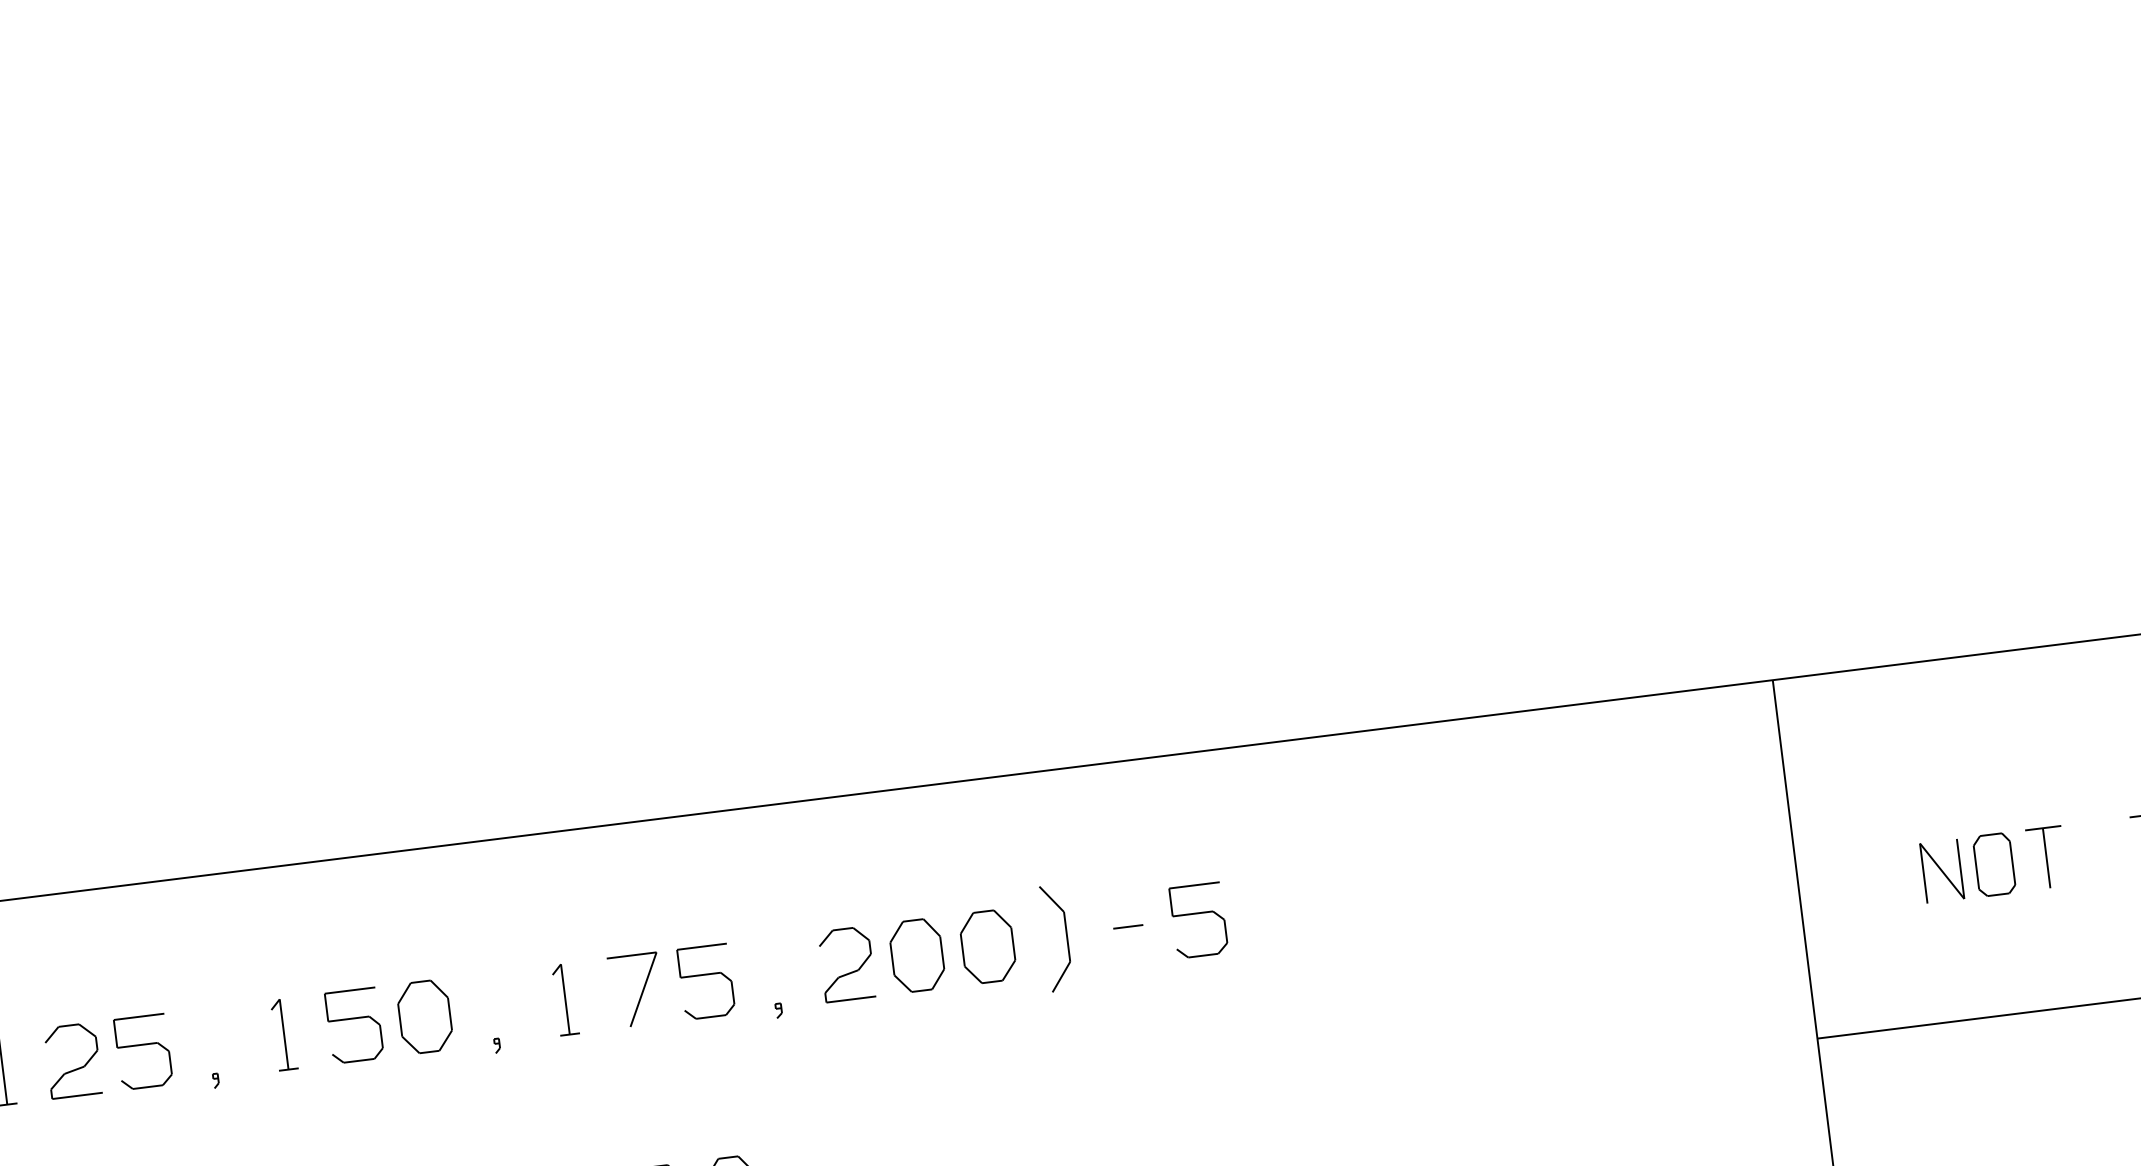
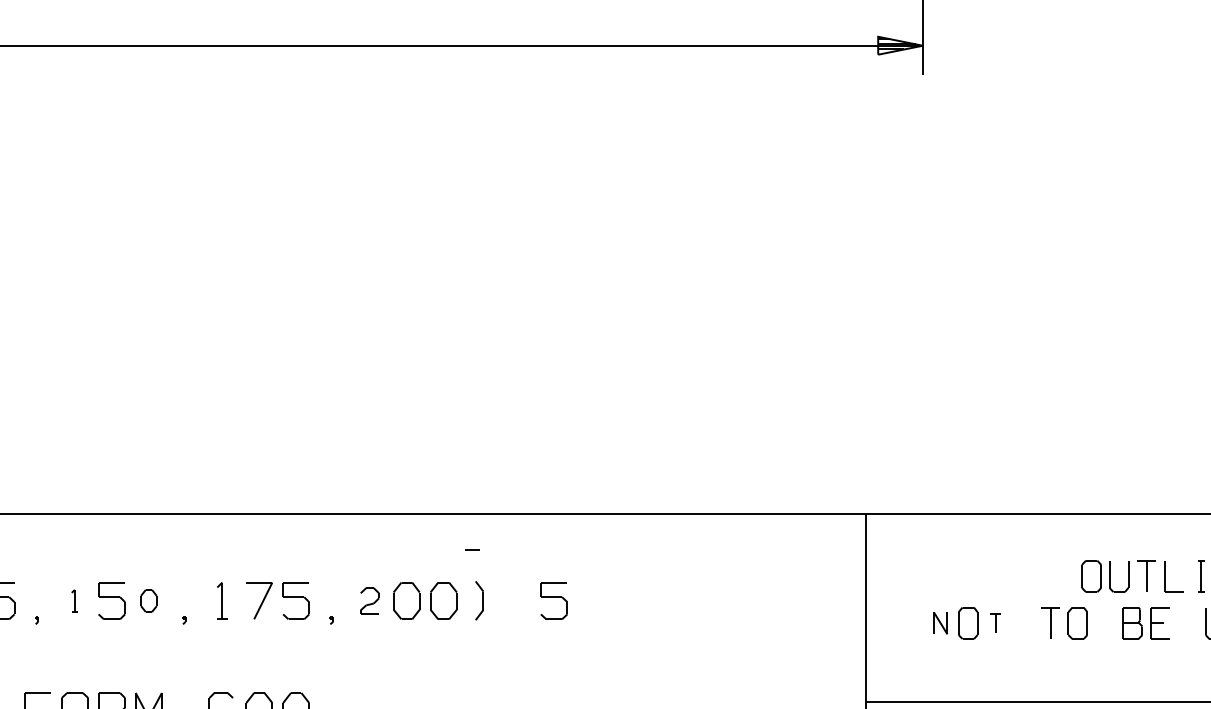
part: (2046, 856) -> (995, 622), size x0.6
part: (1941, 871) -> (940, 623), size x0.7
line: (1128, 926) -> (472, 549), moved
part: (1056, 937) -> (479, 600), size x0.7
part: (846, 963) -> (369, 600), size x0.7
part: (424, 1016) -> (148, 600), size x0.6
part: (283, 1033) -> (74, 600), size x0.6

